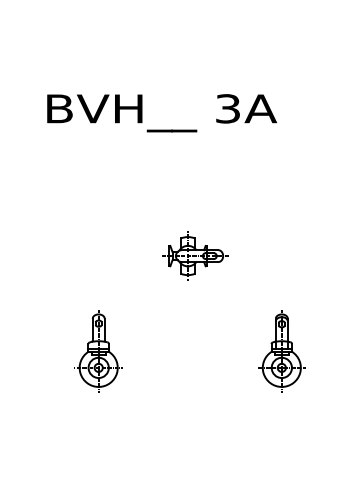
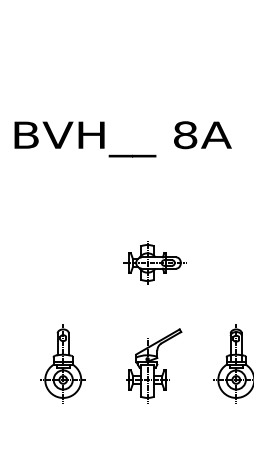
text: (227, 108) -> (184, 134), 3A -> 8A
part: (195, 255) -> (154, 262), moved
part: (194, 352) -> (153, 365), added

